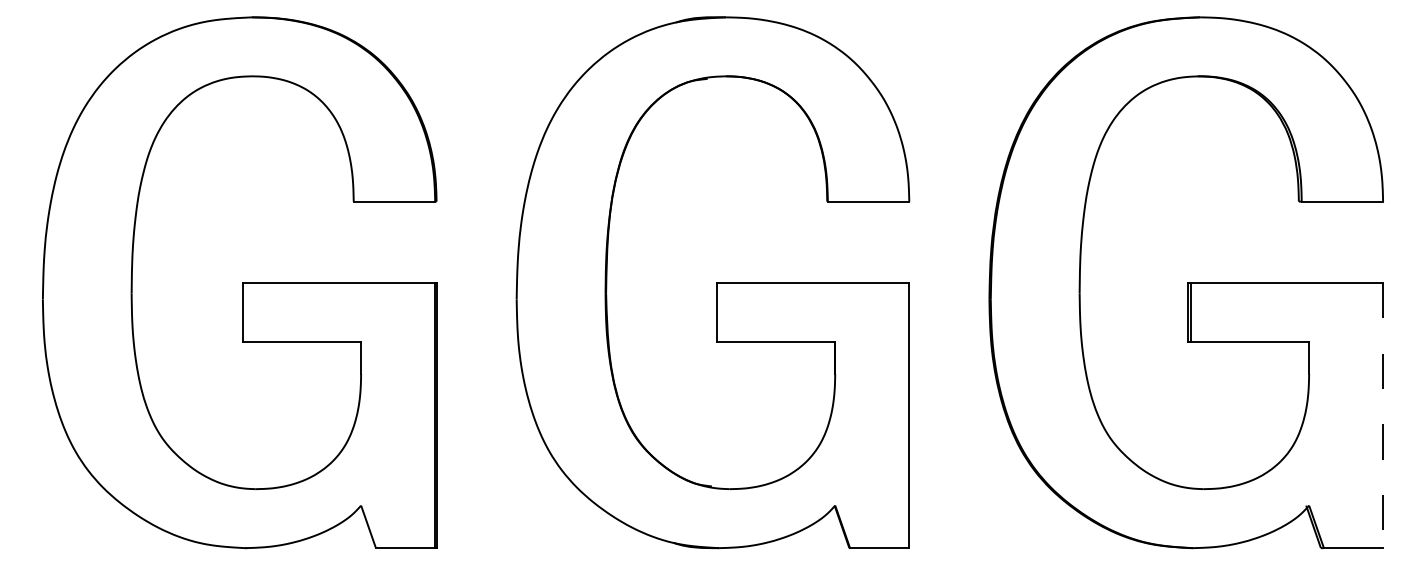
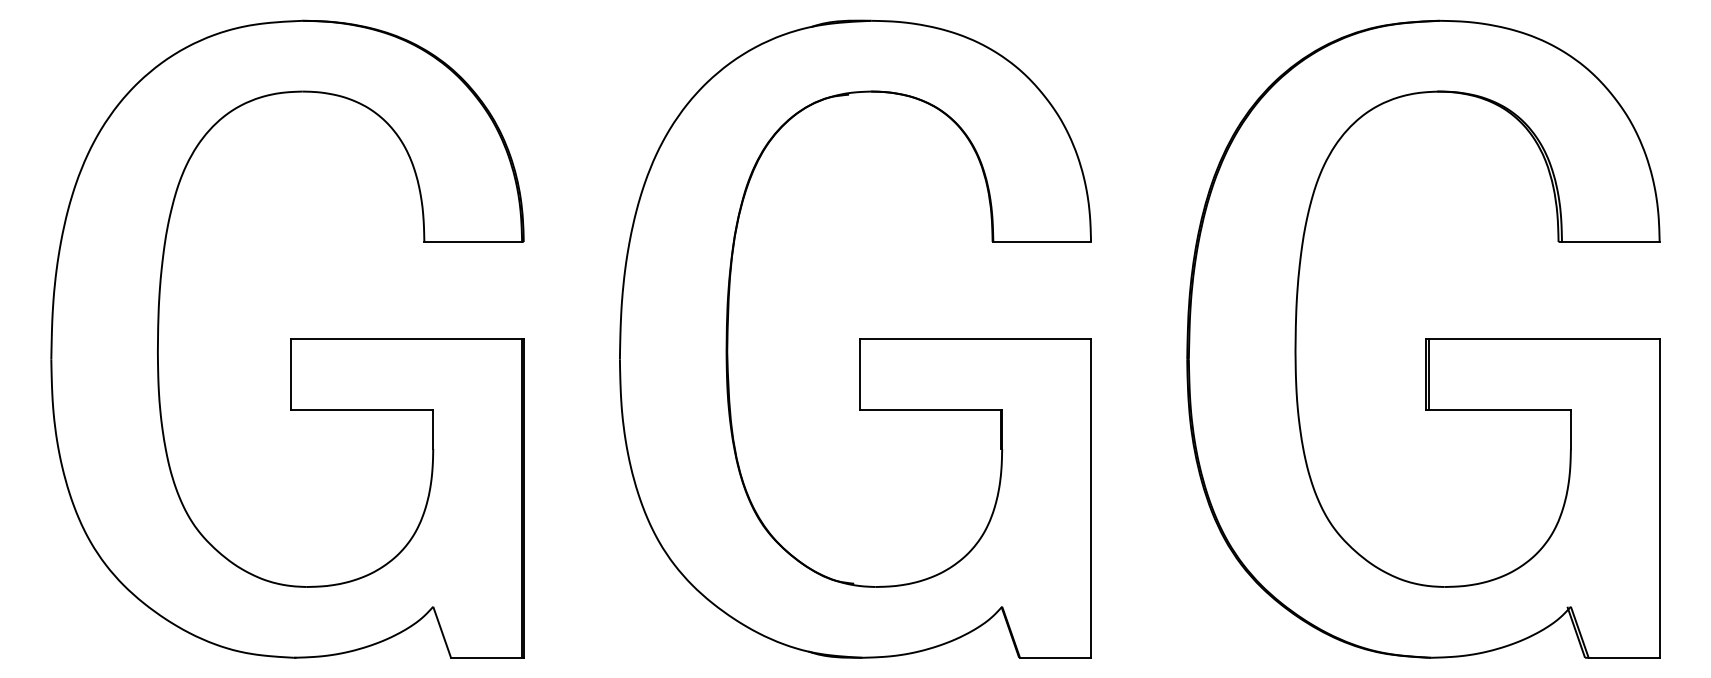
line: (1382, 416) -> (1659, 499), dashed -> solid

